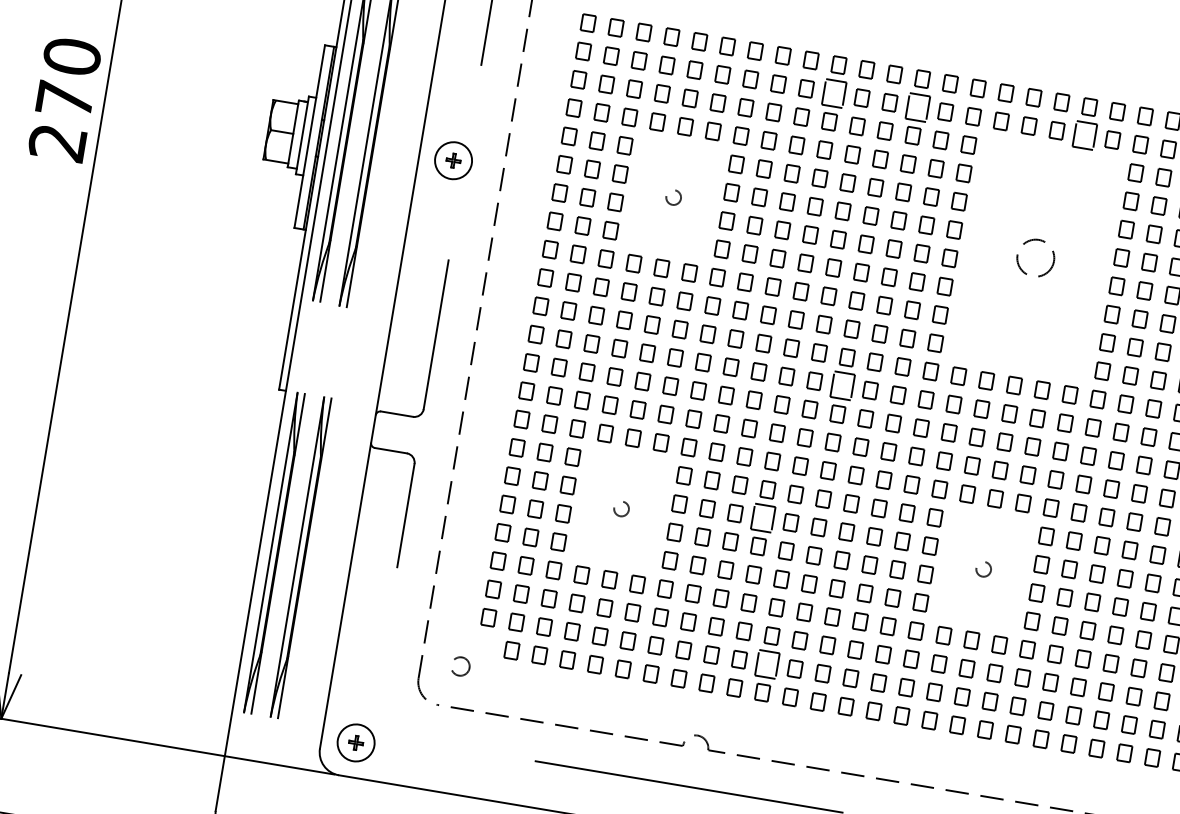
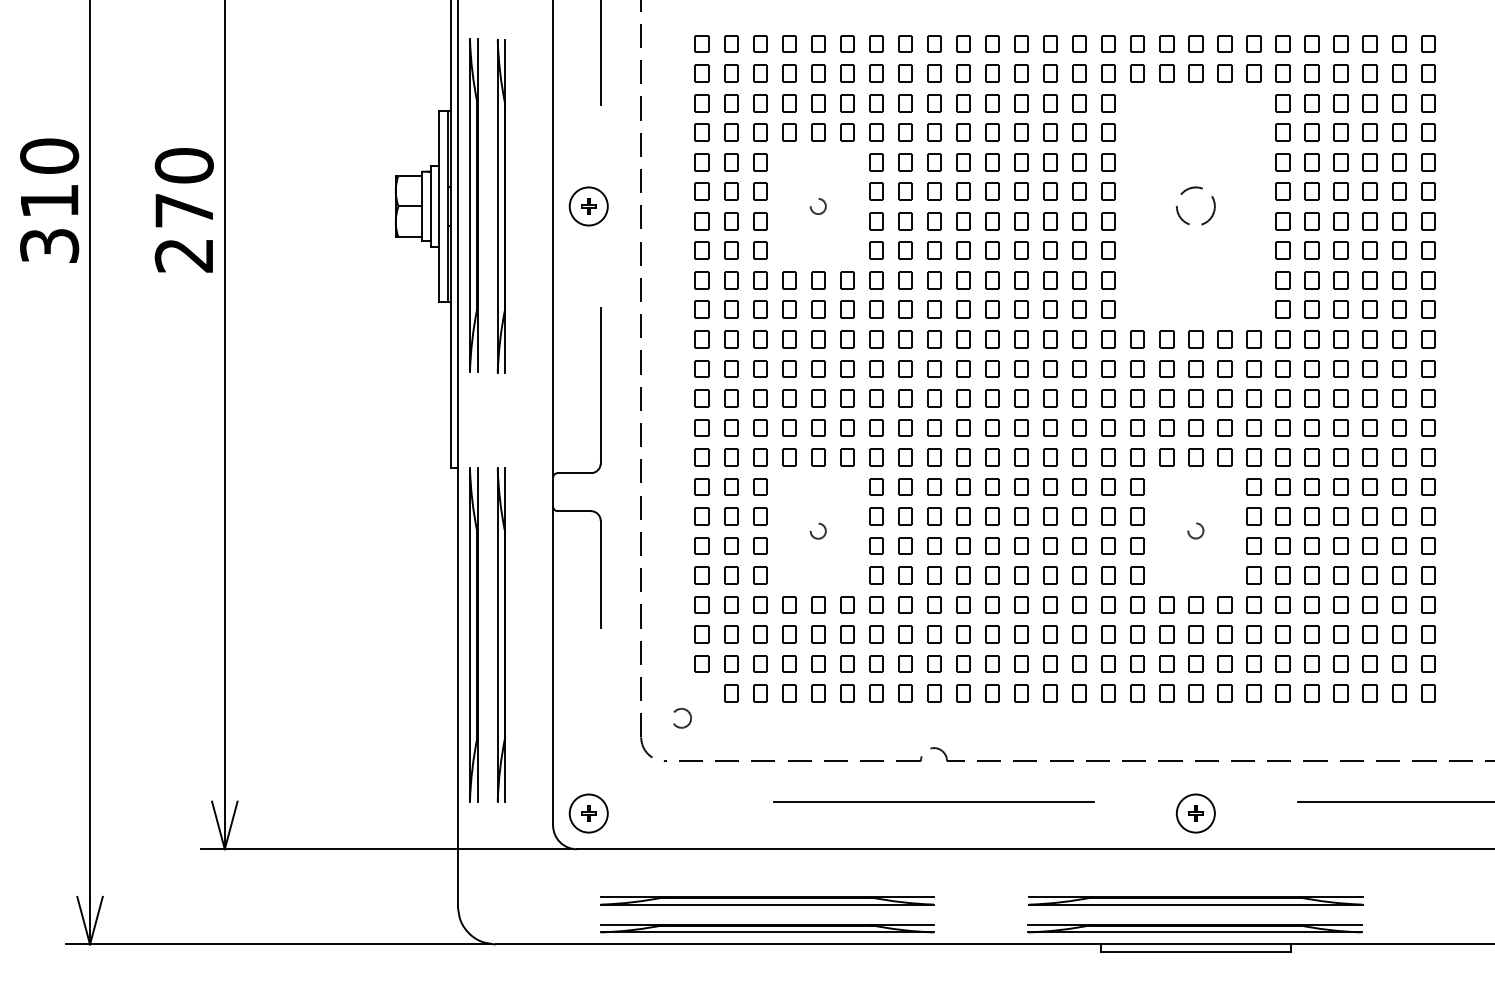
part: (834, 93) -> (963, 73), size x0.62
part: (917, 107) -> (1050, 73), size x0.62
part: (1084, 135) -> (1224, 73), size x0.62
part: (842, 385) -> (1021, 368), size x0.62
part: (763, 518) -> (963, 516), size x0.62
part: (767, 663) -> (992, 663), size x0.62

